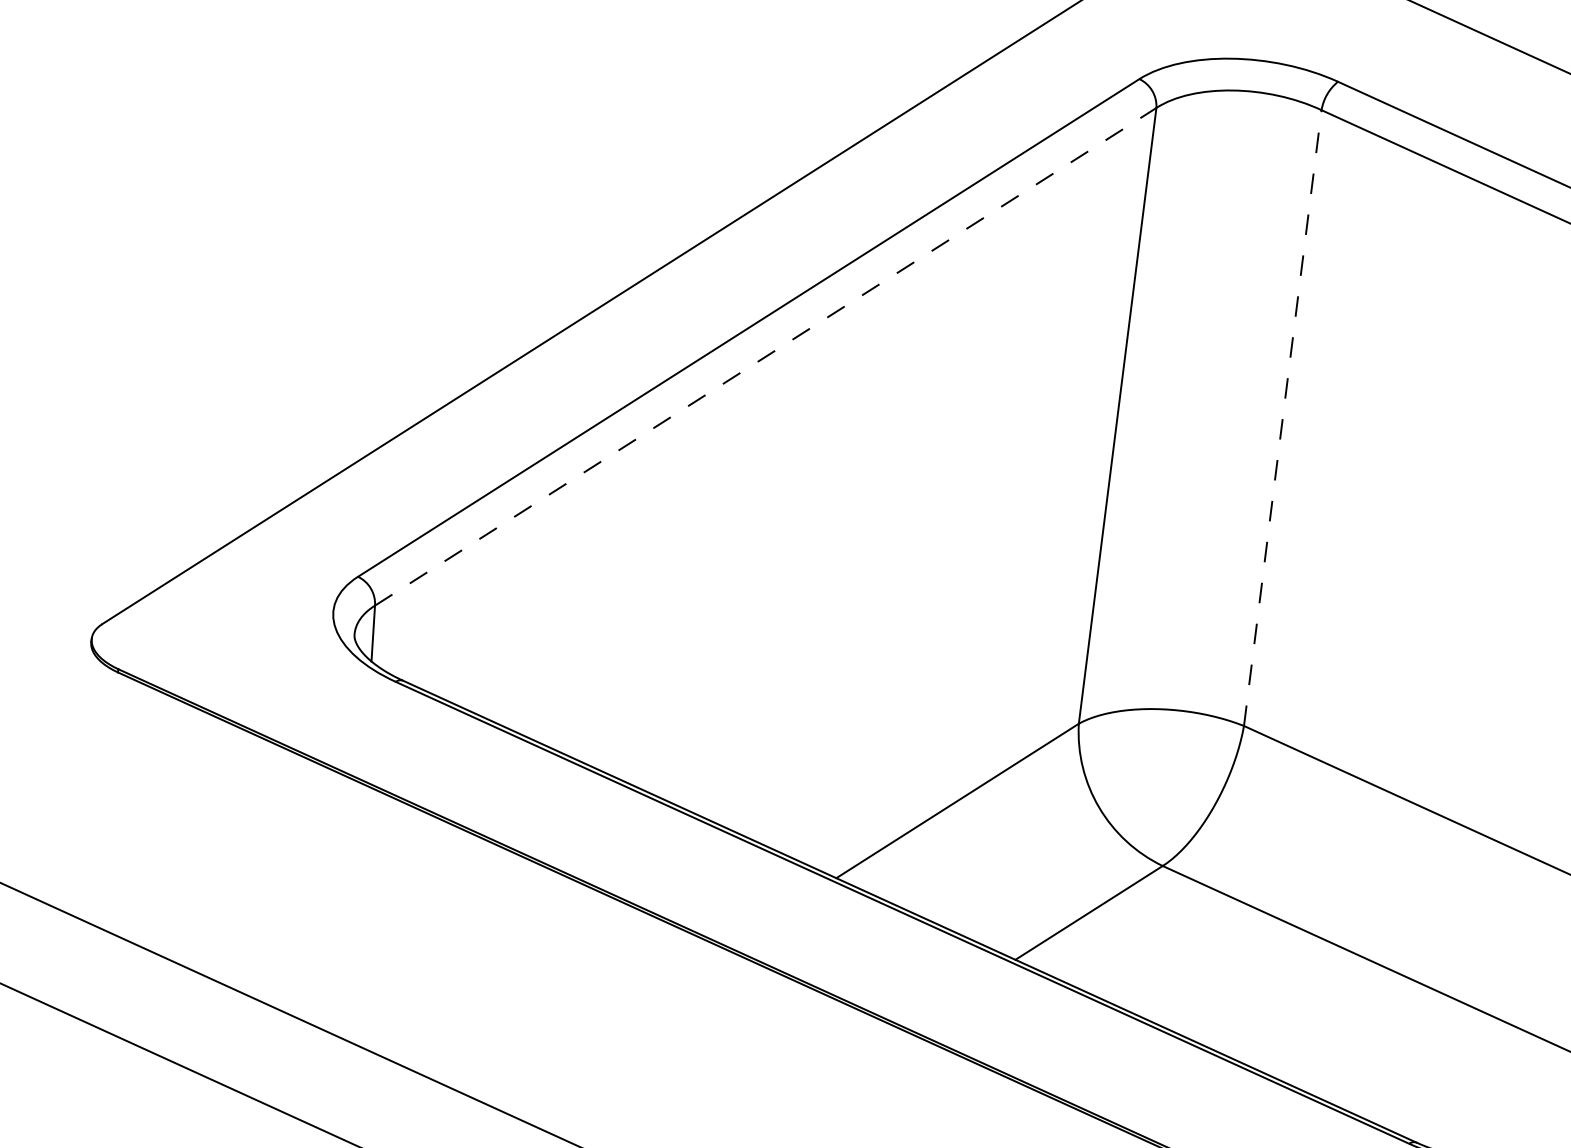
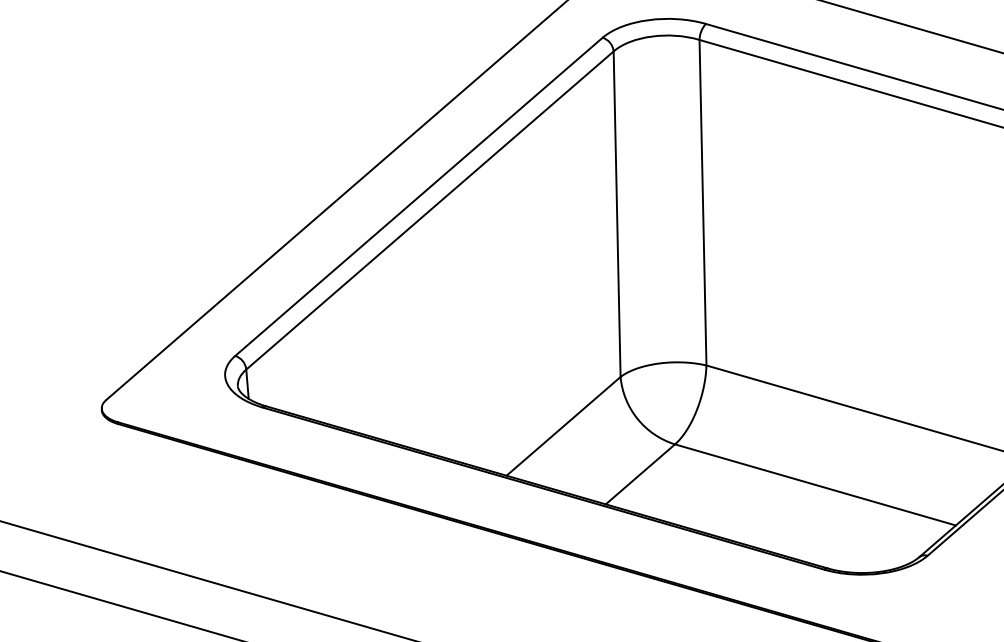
line: (764, 356) -> (429, 210), dashed -> solid
line: (1283, 417) -> (703, 202), dashed -> solid

